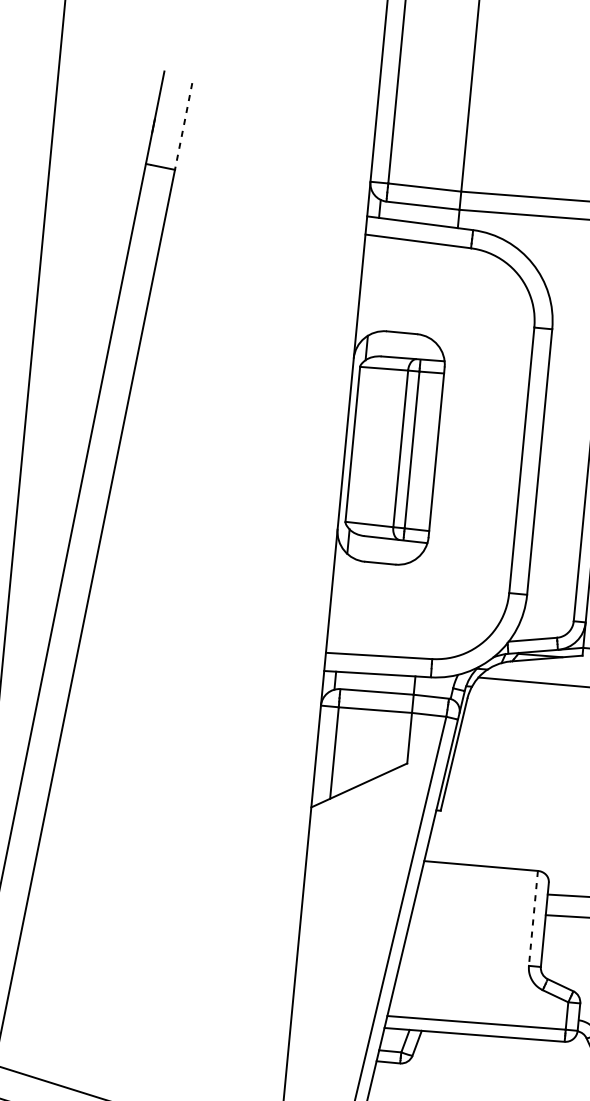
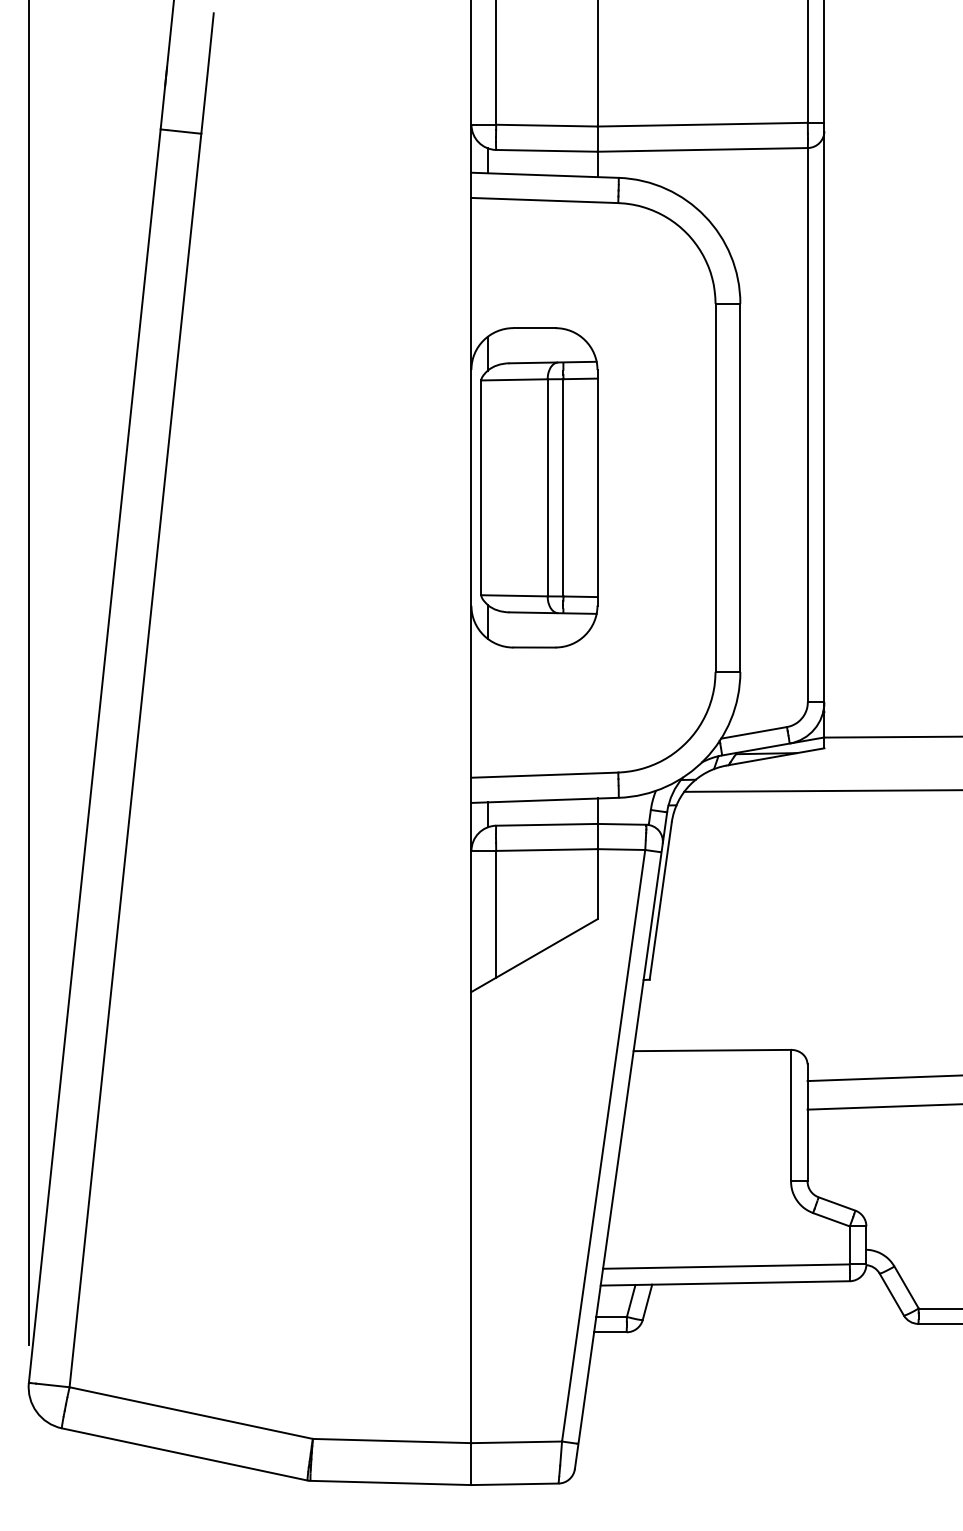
line: (183, 126) -> (207, 72), dashed -> solid
line: (533, 918) -> (791, 1115), dashed -> solid

